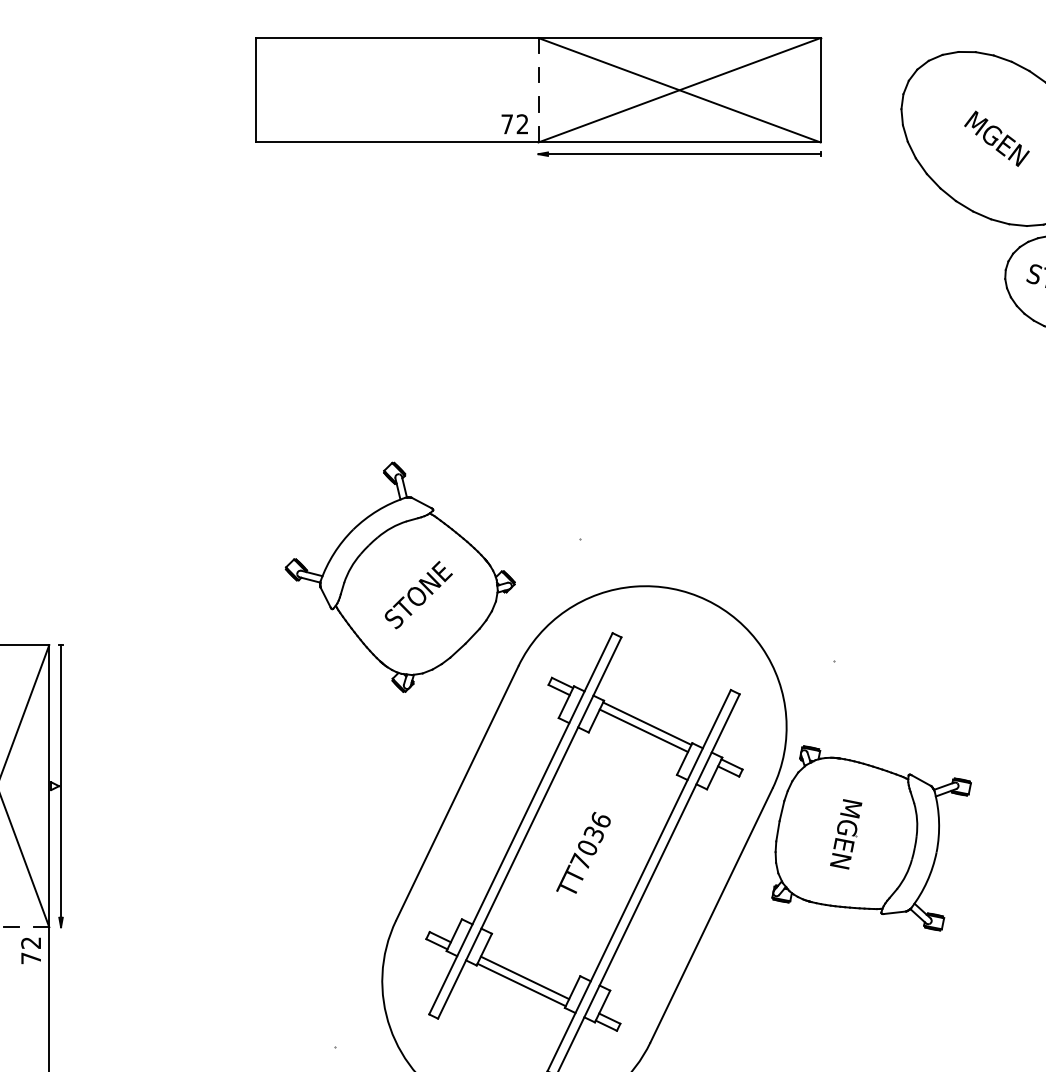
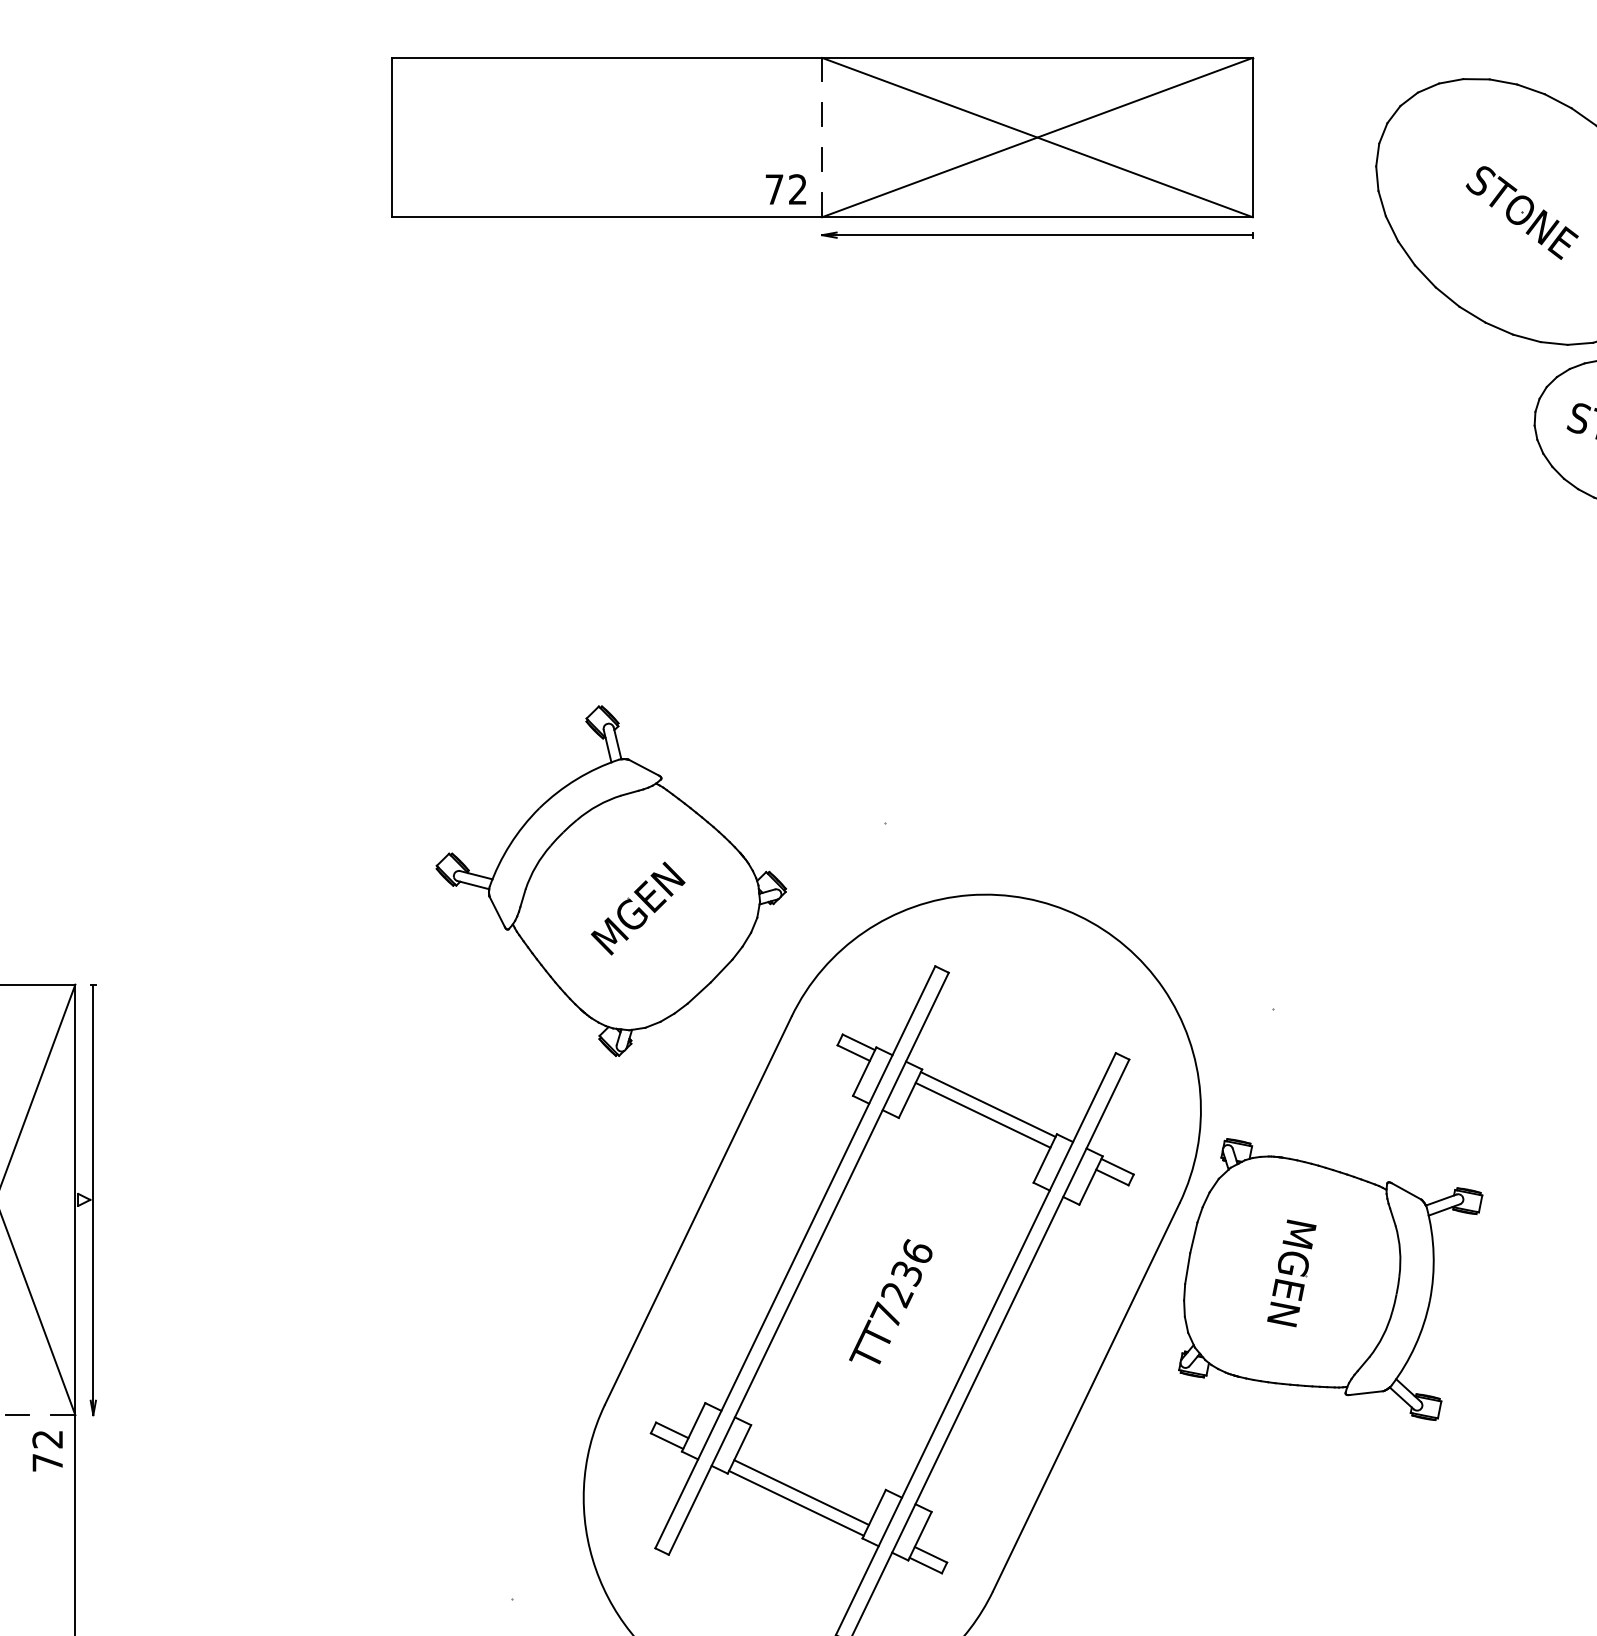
text: (996, 139) -> (1521, 212), MGEN -> STONE
text: (418, 594) -> (638, 907), STONE -> MGEN
text: (587, 848) -> (896, 1295), TT7036 -> TT7236

